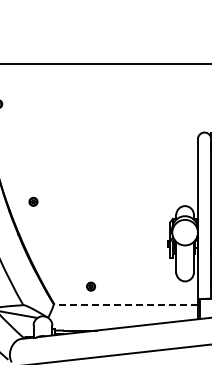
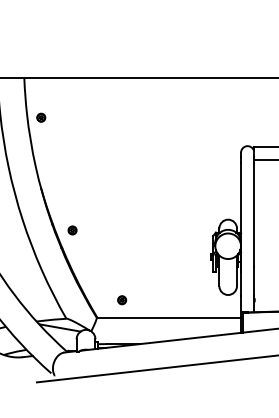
part: (33, 201) -> (72, 230), moved
part: (91, 286) -> (122, 300), moved
line: (126, 304) -> (169, 318), dashed -> solid

